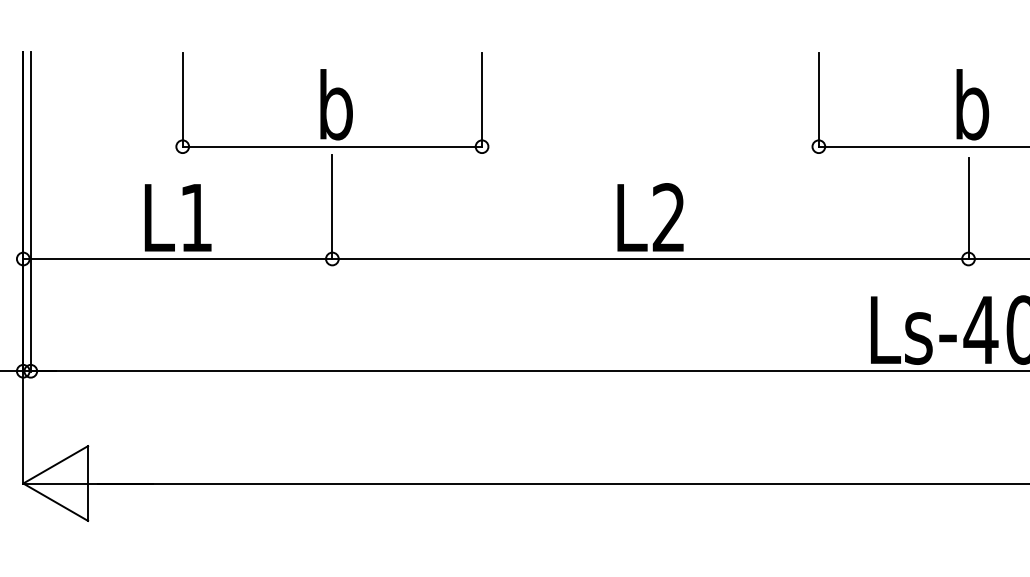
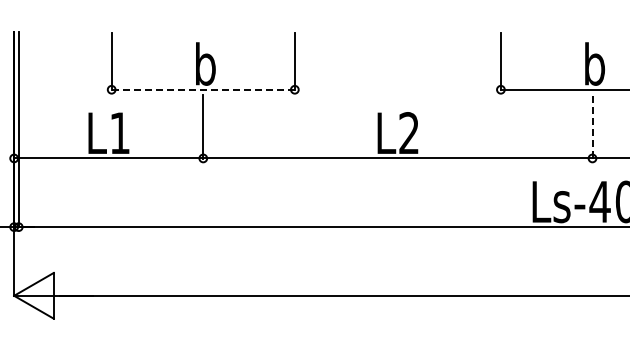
line: (332, 146) -> (203, 89), solid -> dashed
line: (968, 210) -> (592, 128), solid -> dashed

